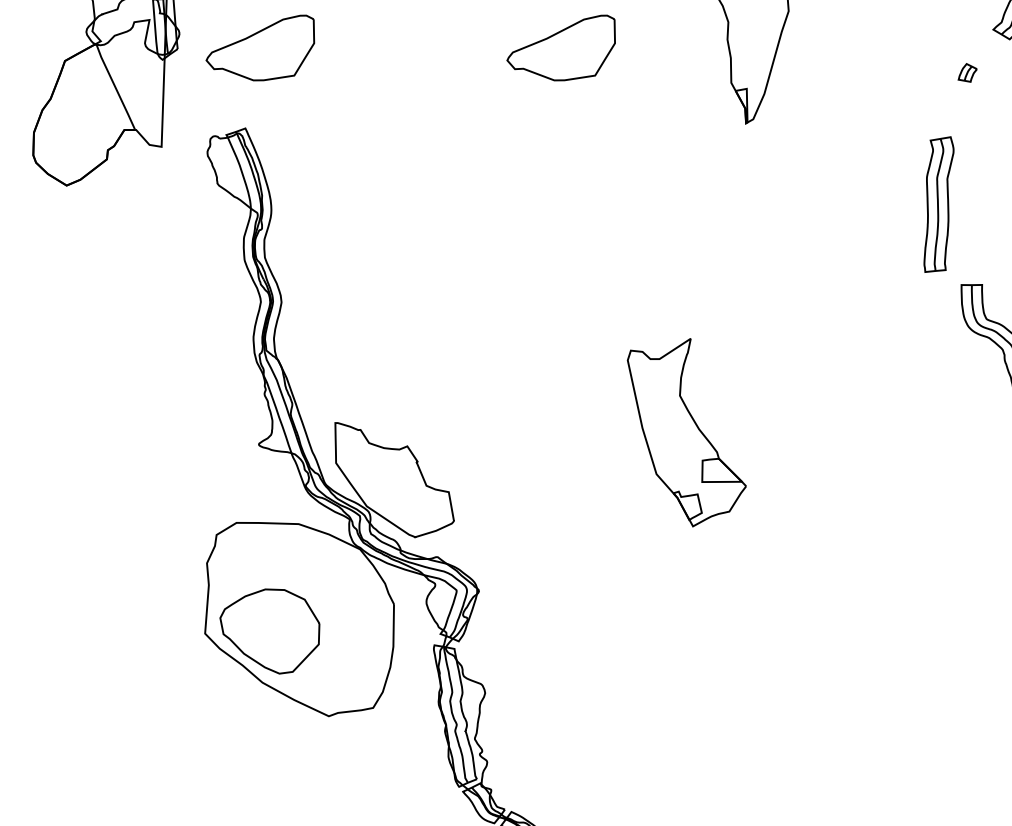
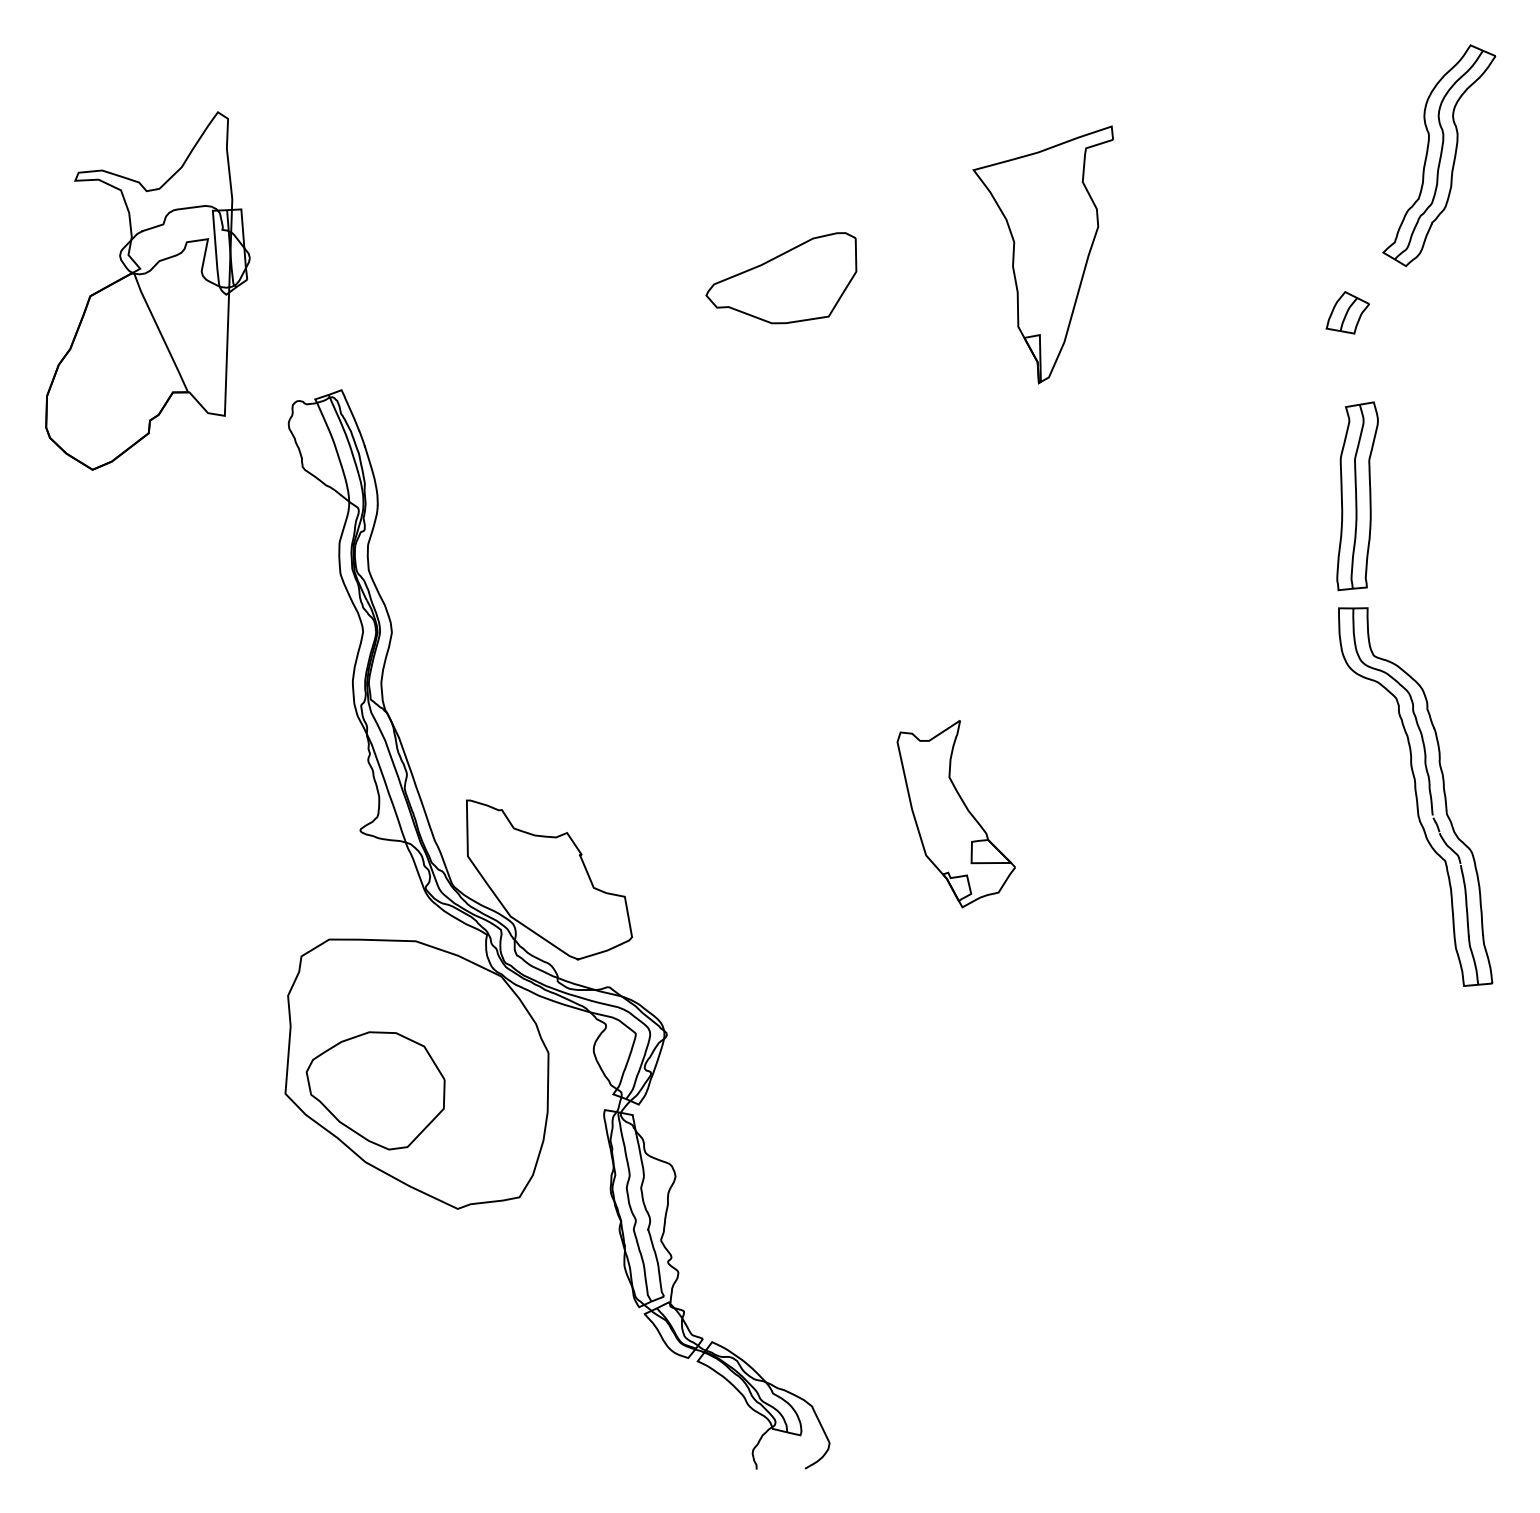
part: (260, 48) -> (362, 278), removed
part: (967, 72) -> (1347, 312), size x1.67
part: (938, 204) -> (1357, 496), moved
part: (686, 433) -> (955, 814), size x0.71

